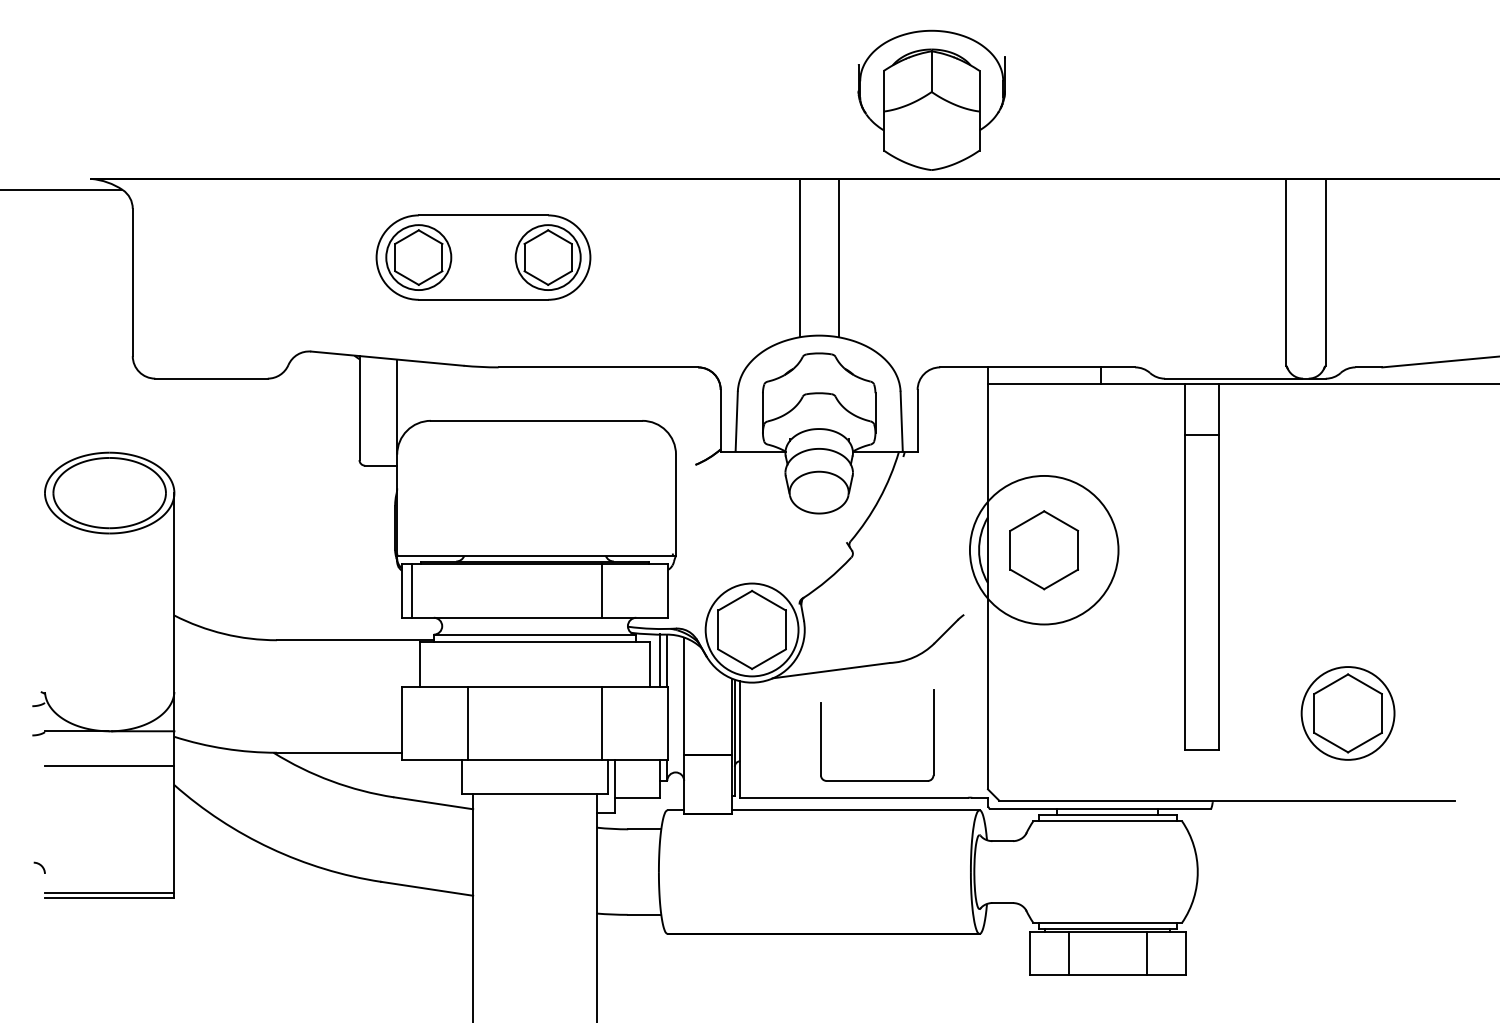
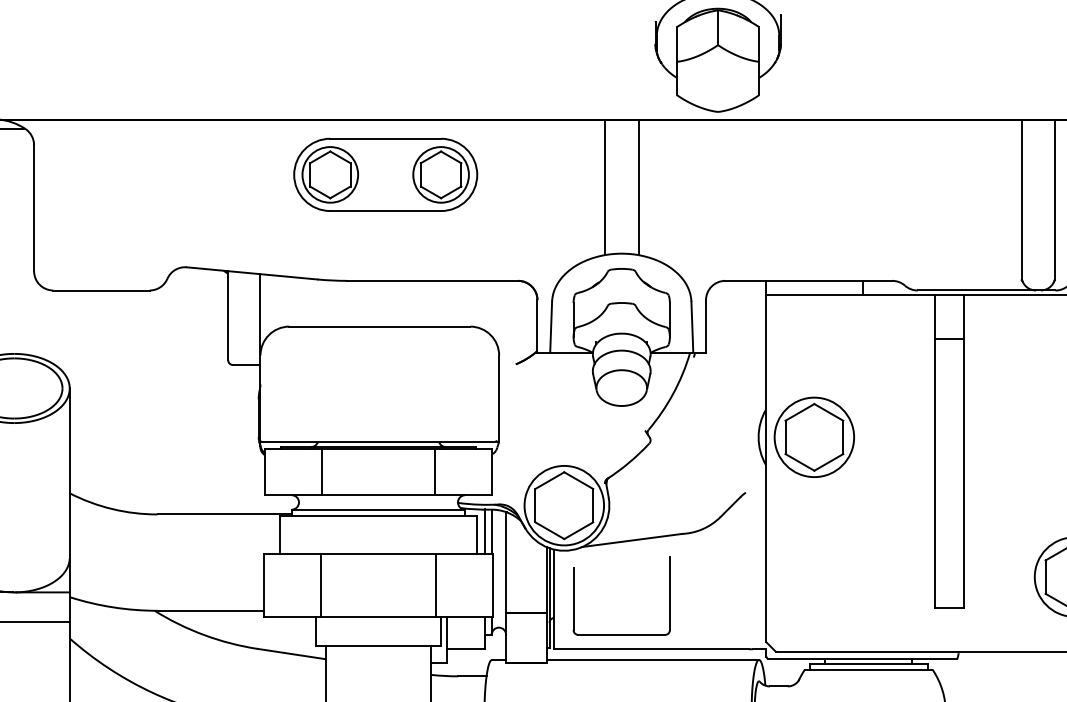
part: (483, 257) -> (385, 174), moved
circle: (1043, 549) -> (813, 436), size x0.62
line: (411, 590) -> (321, 471), moved
part: (877, 780) -> (622, 634), moved

